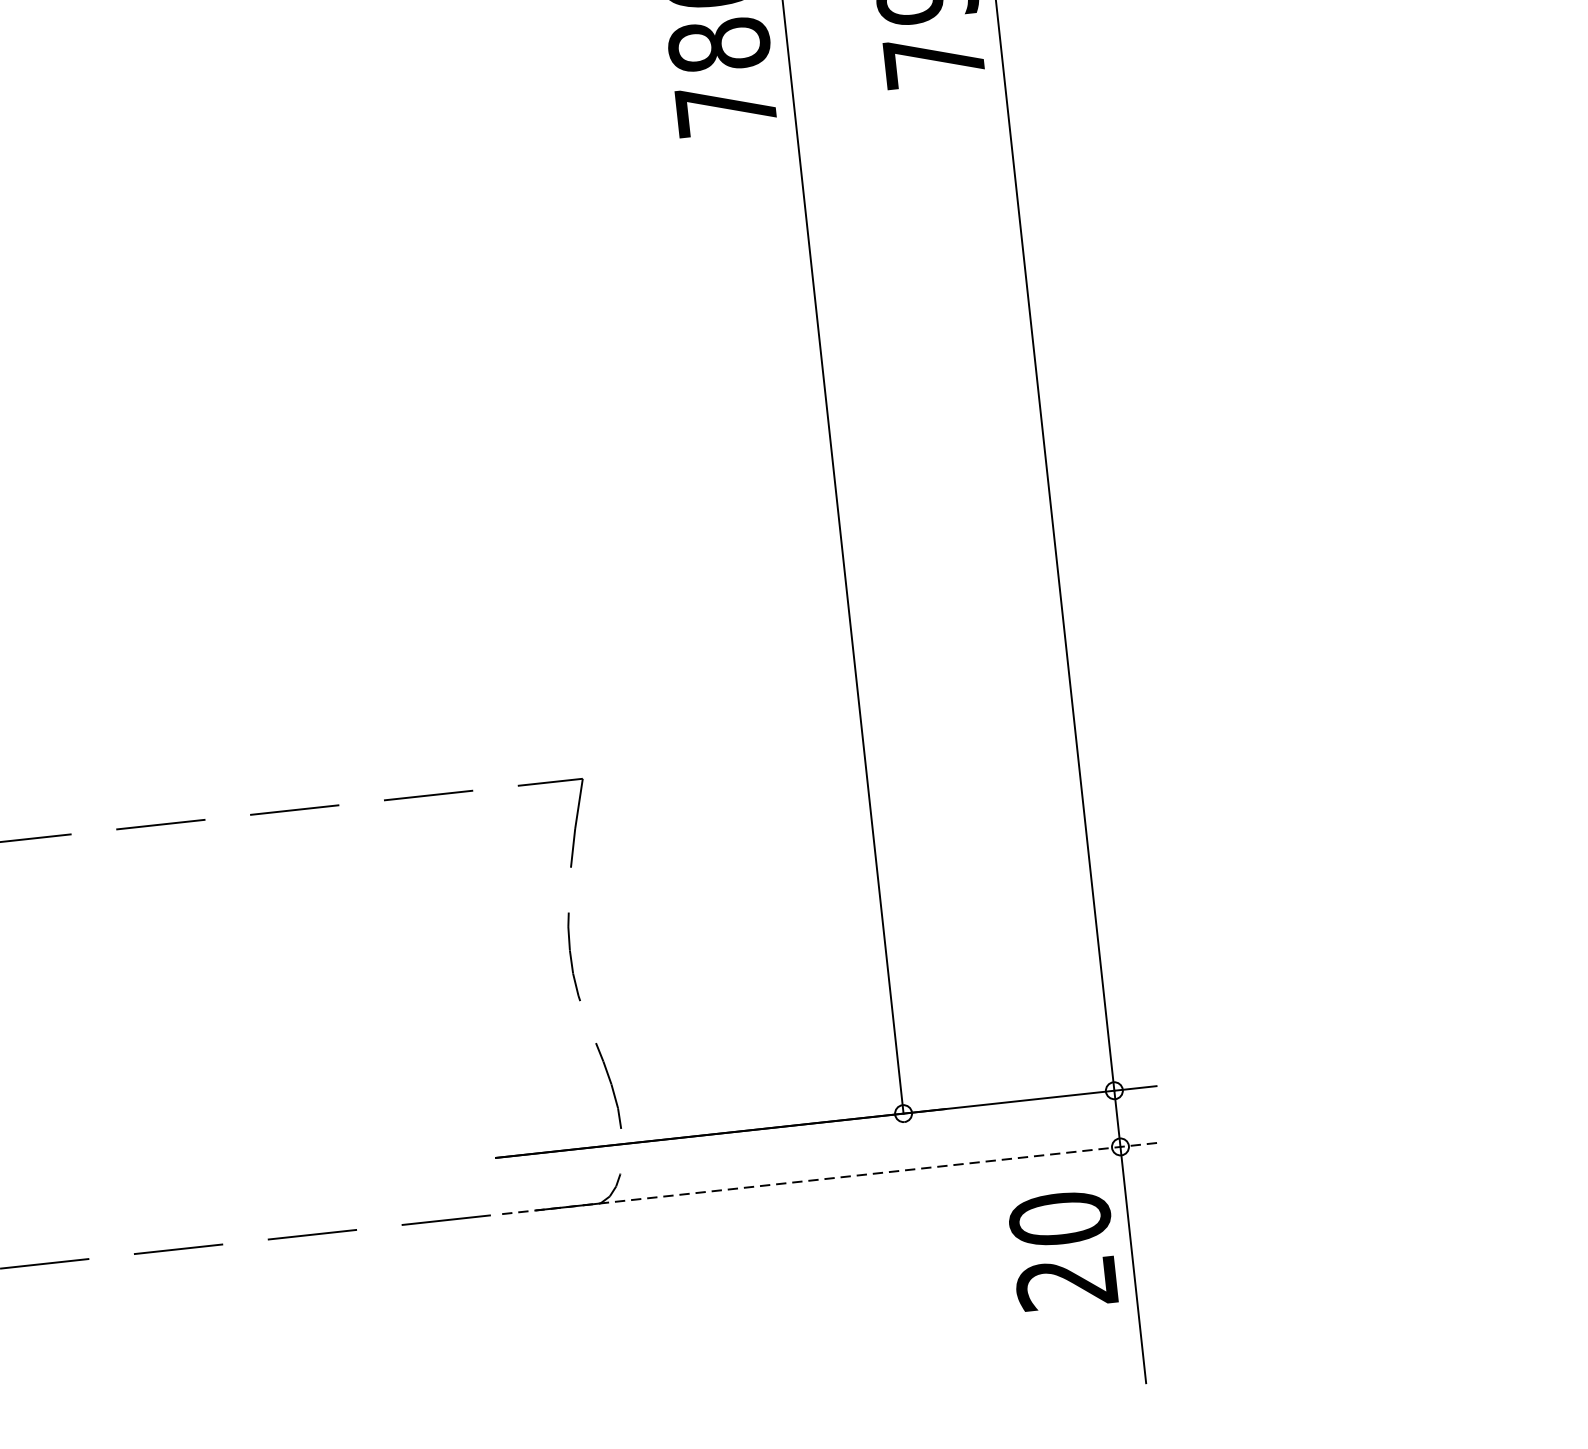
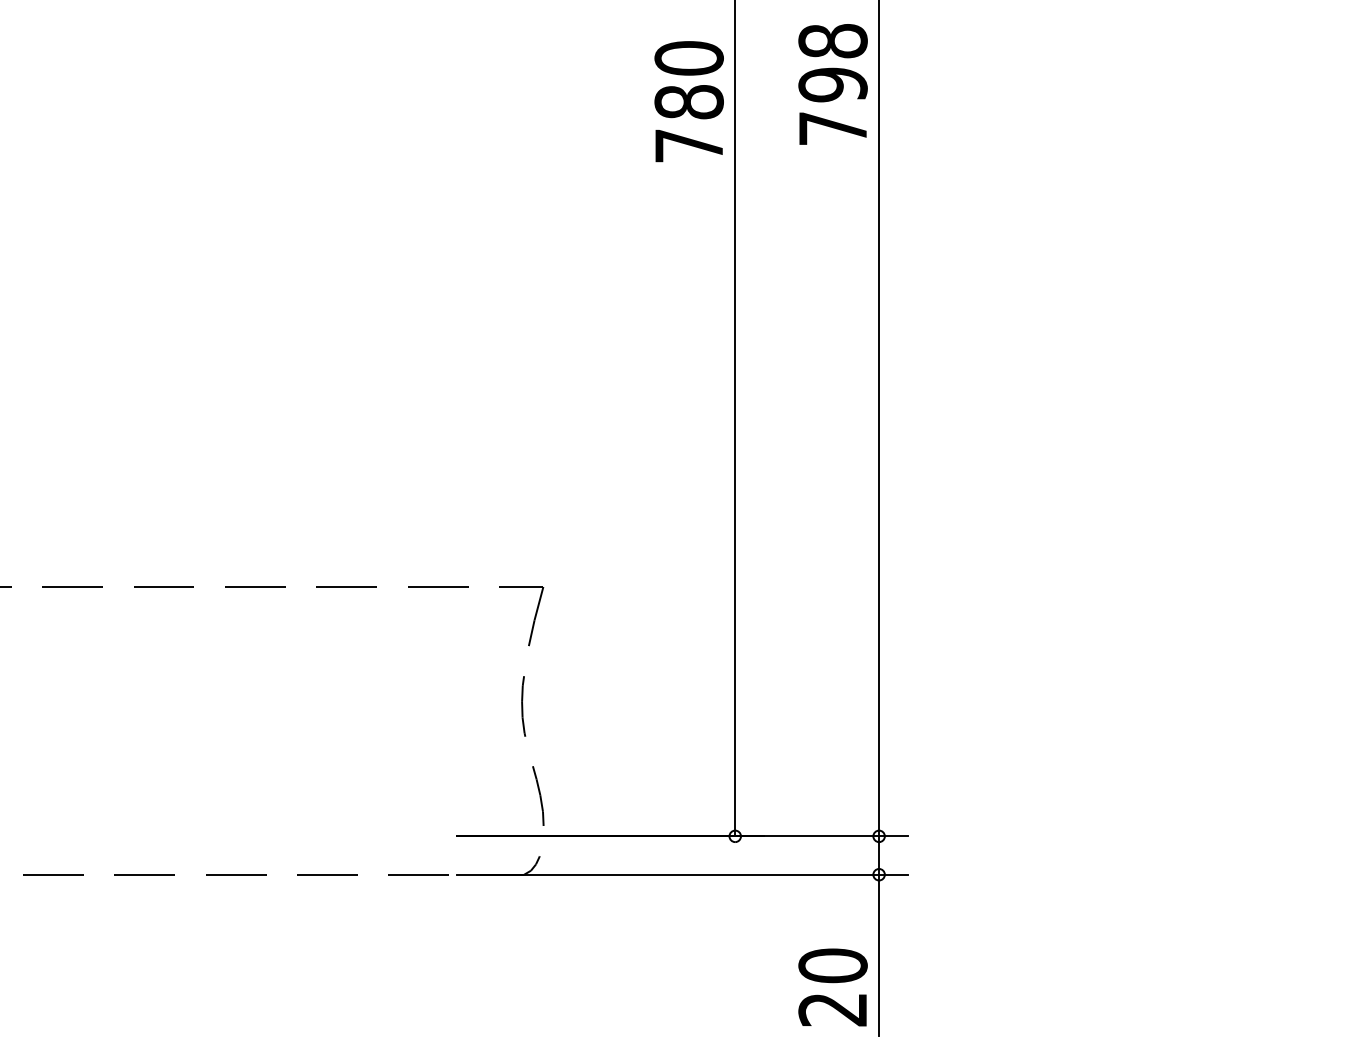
line: (832, 1177) -> (682, 874), dashed -> solid
text: (1062, 1250) -> (832, 987), moved

